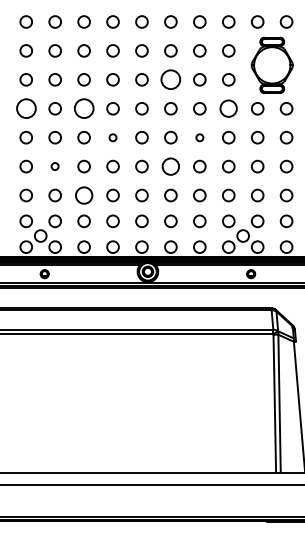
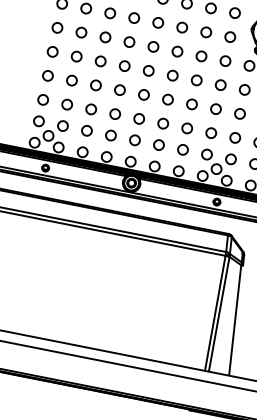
circle: (170, 79) -> (181, 27), size x0.62
circle: (25, 108) -> (56, 27), size x0.62
circle: (83, 108) -> (104, 37), size x0.62
circle: (228, 108) -> (225, 60), size x0.71
circle: (112, 137) -> (124, 65), size x1.67
circle: (199, 137) -> (196, 80), size x1.67
circle: (54, 166) -> (71, 80), size x1.67
circle: (170, 166) -> (167, 99), size x0.71
circle: (83, 195) -> (90, 109), size x0.71

